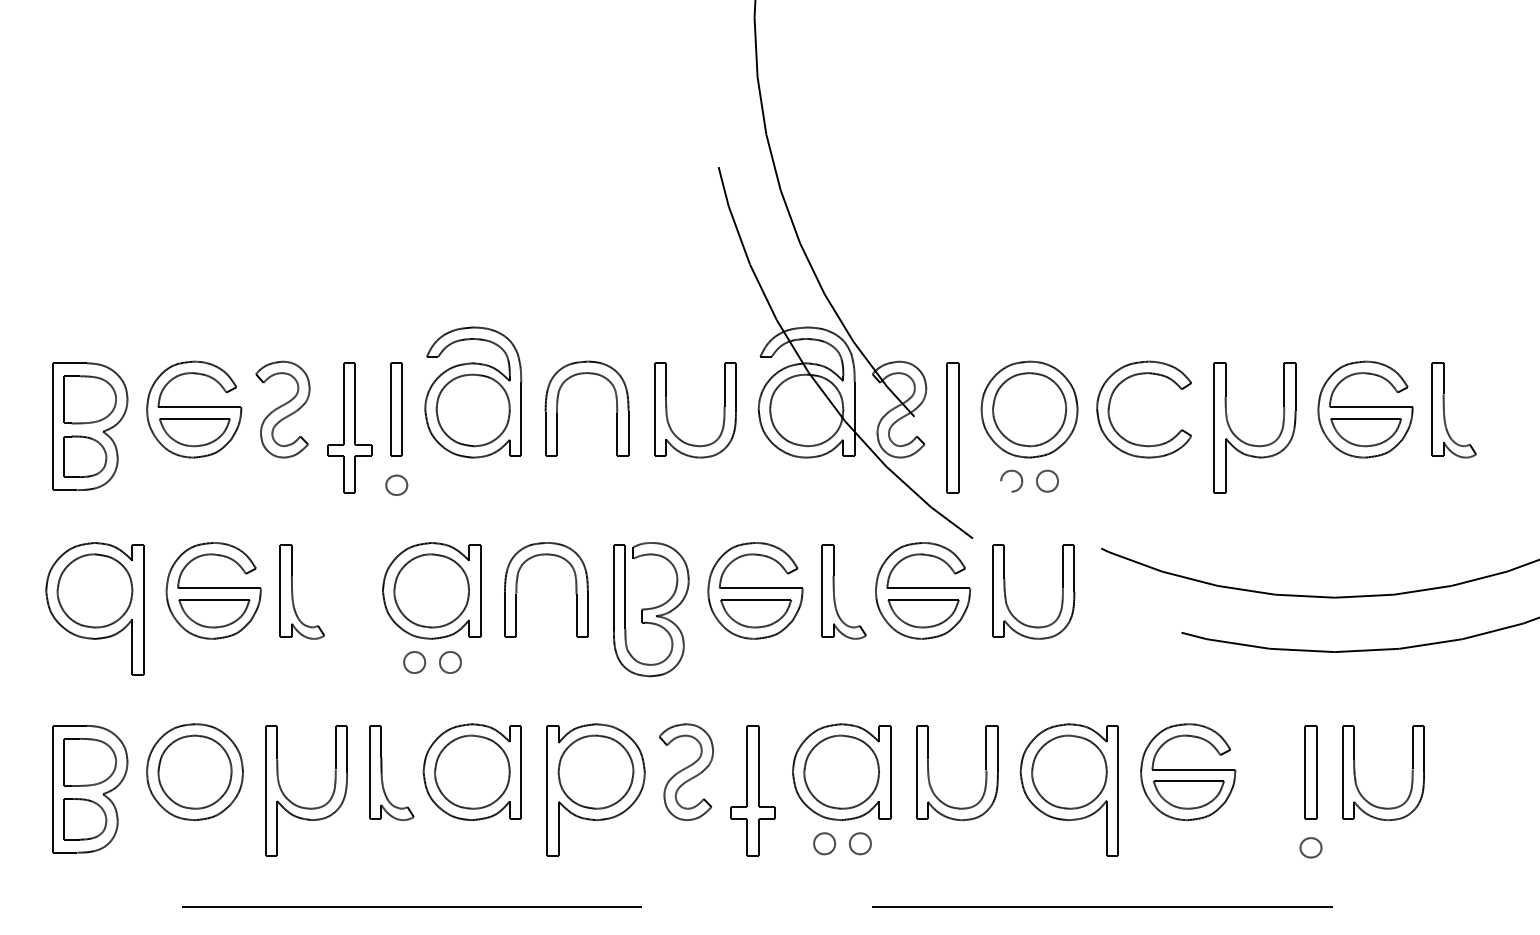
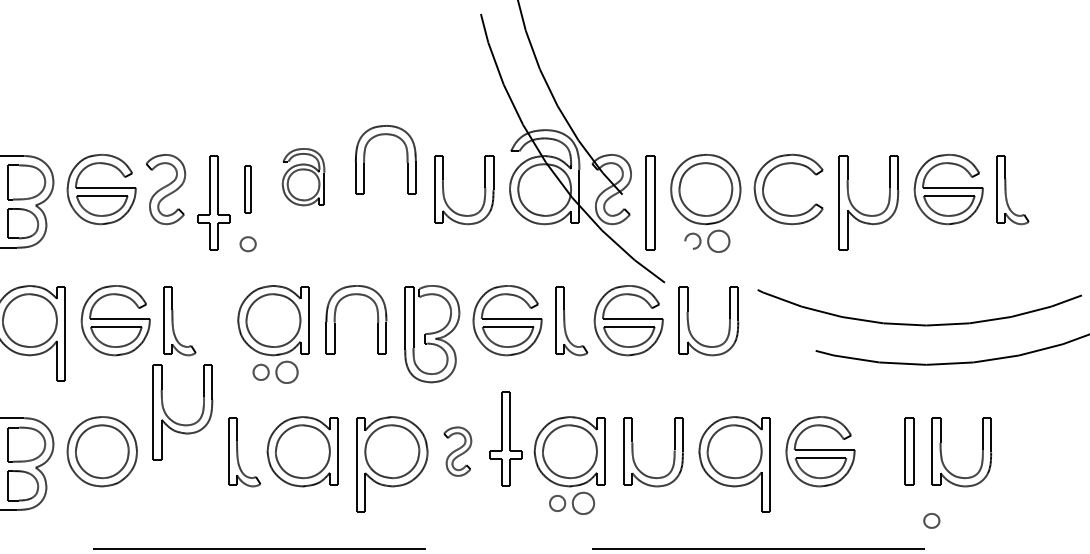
part: (473, 392) -> (303, 177), size x0.6
part: (558, 404) -> (365, 156), moved
part: (396, 409) -> (247, 189), size x0.7
part: (1047, 480) -> (718, 240), size x1.4
part: (450, 662) -> (287, 372), size x1.4
part: (686, 771) -> (457, 451), size x0.7
part: (752, 790) -> (505, 438), moved
part: (302, 806) -> (180, 423), moved
part: (860, 843) -> (583, 503), size x1.4
part: (1310, 847) -> (931, 520), moved

